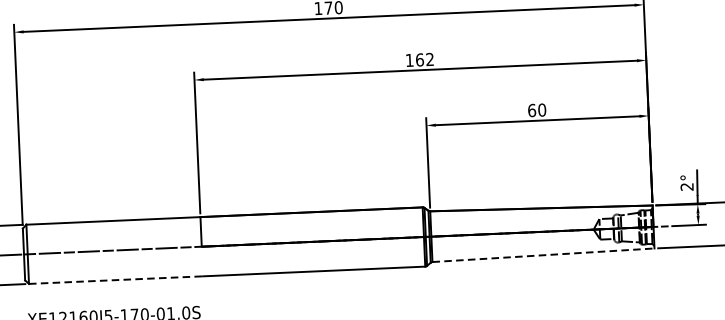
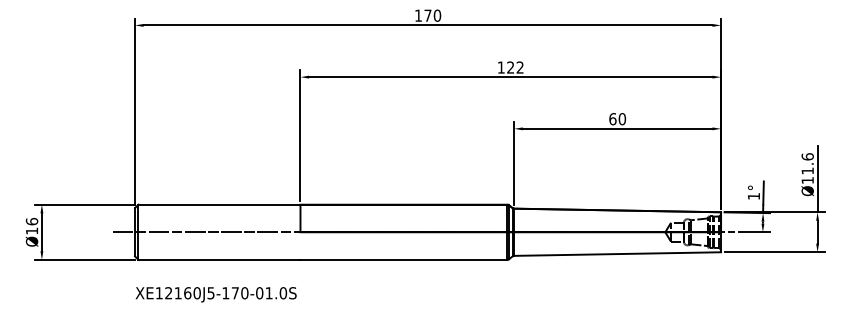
text: (419, 59) -> (510, 67), 162 -> 122
text: (686, 187) -> (753, 196), 2° -> 1°
line: (544, 255) -> (618, 254), dashed -> solid
line: (116, 279) -> (219, 259), dashed -> solid

